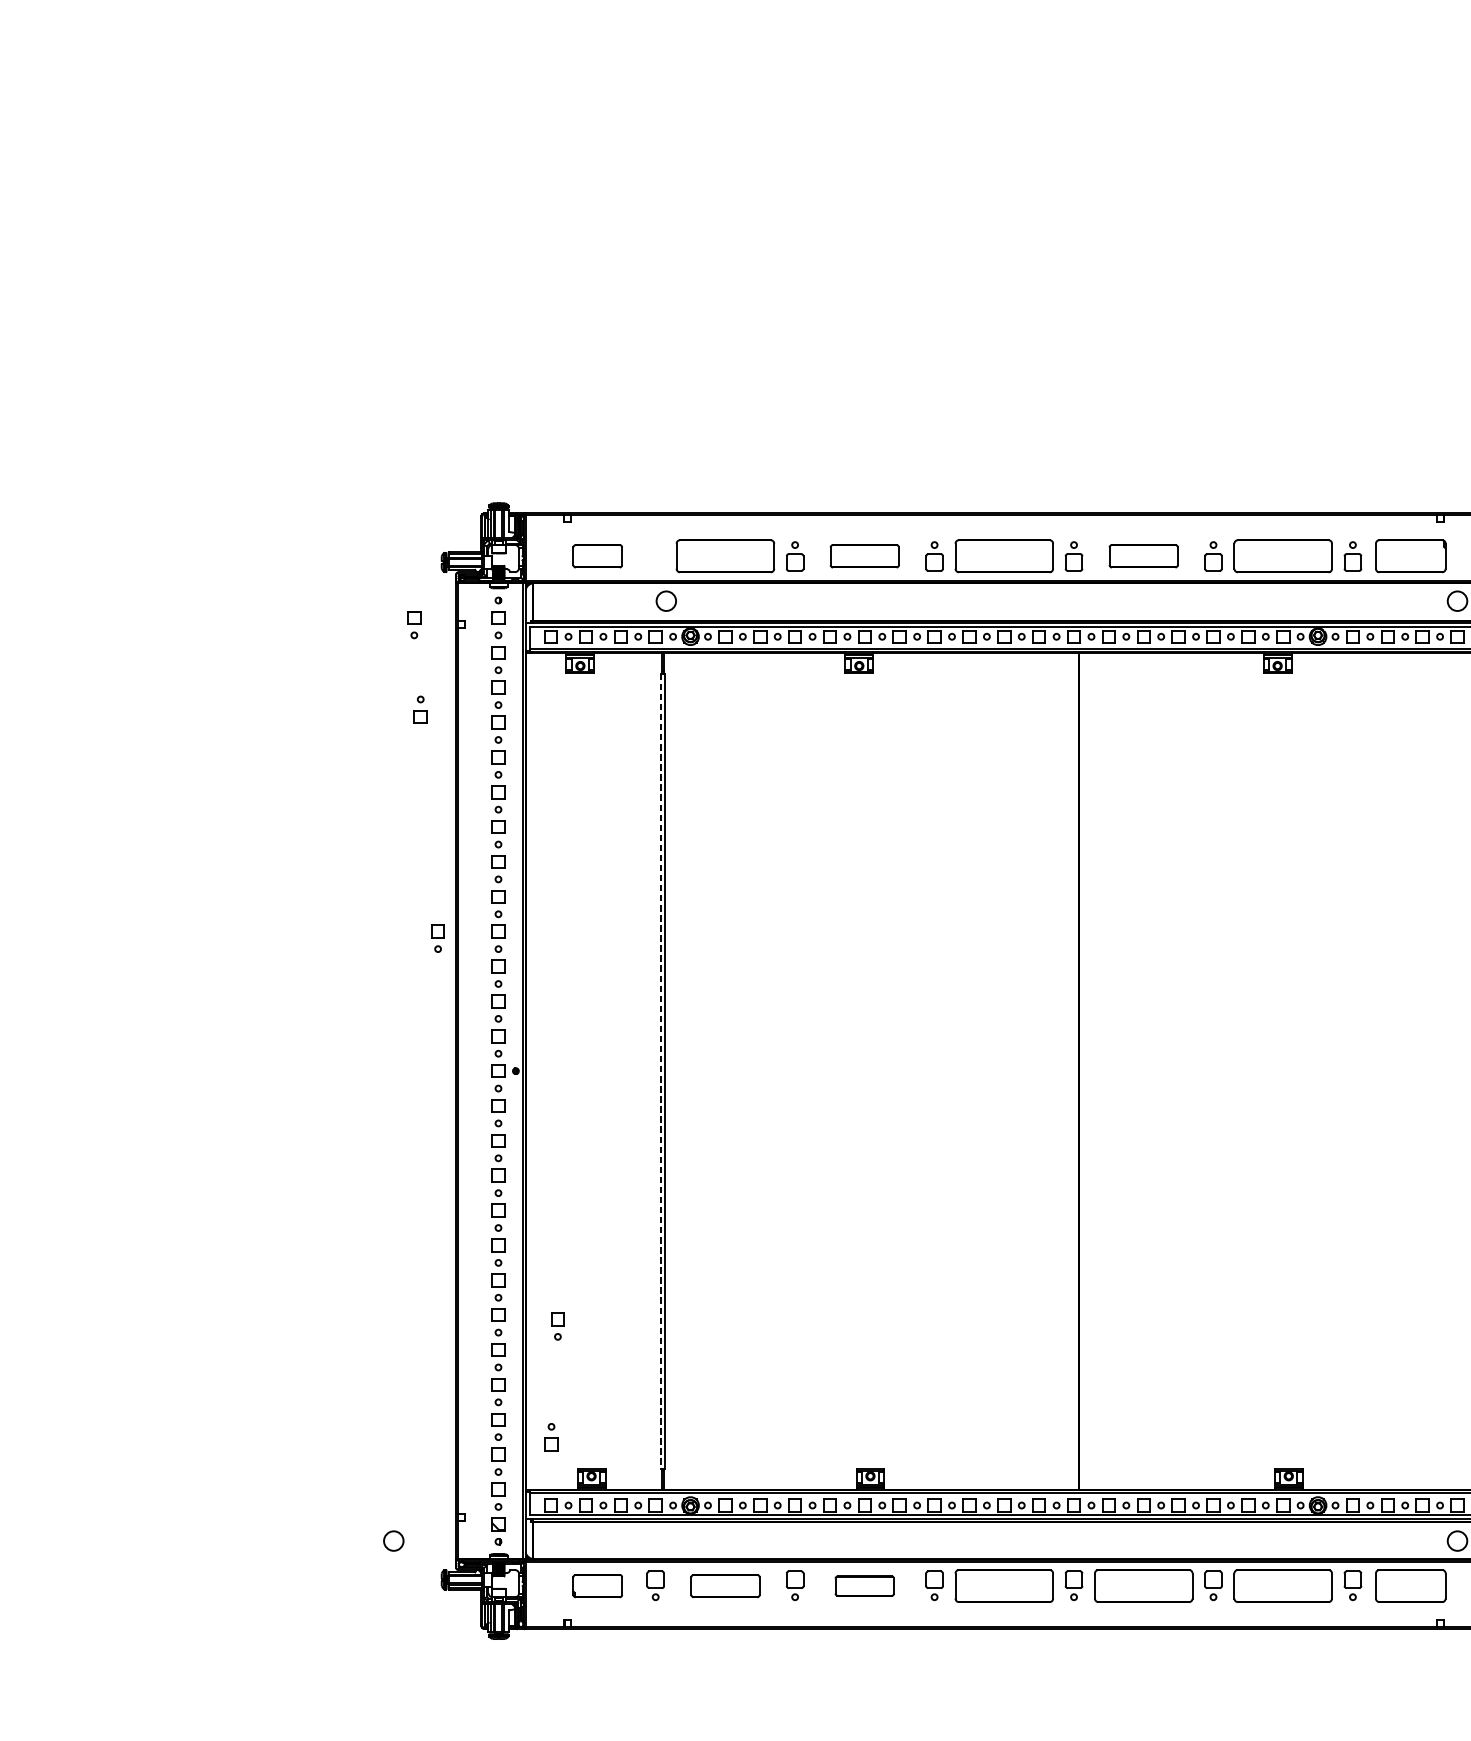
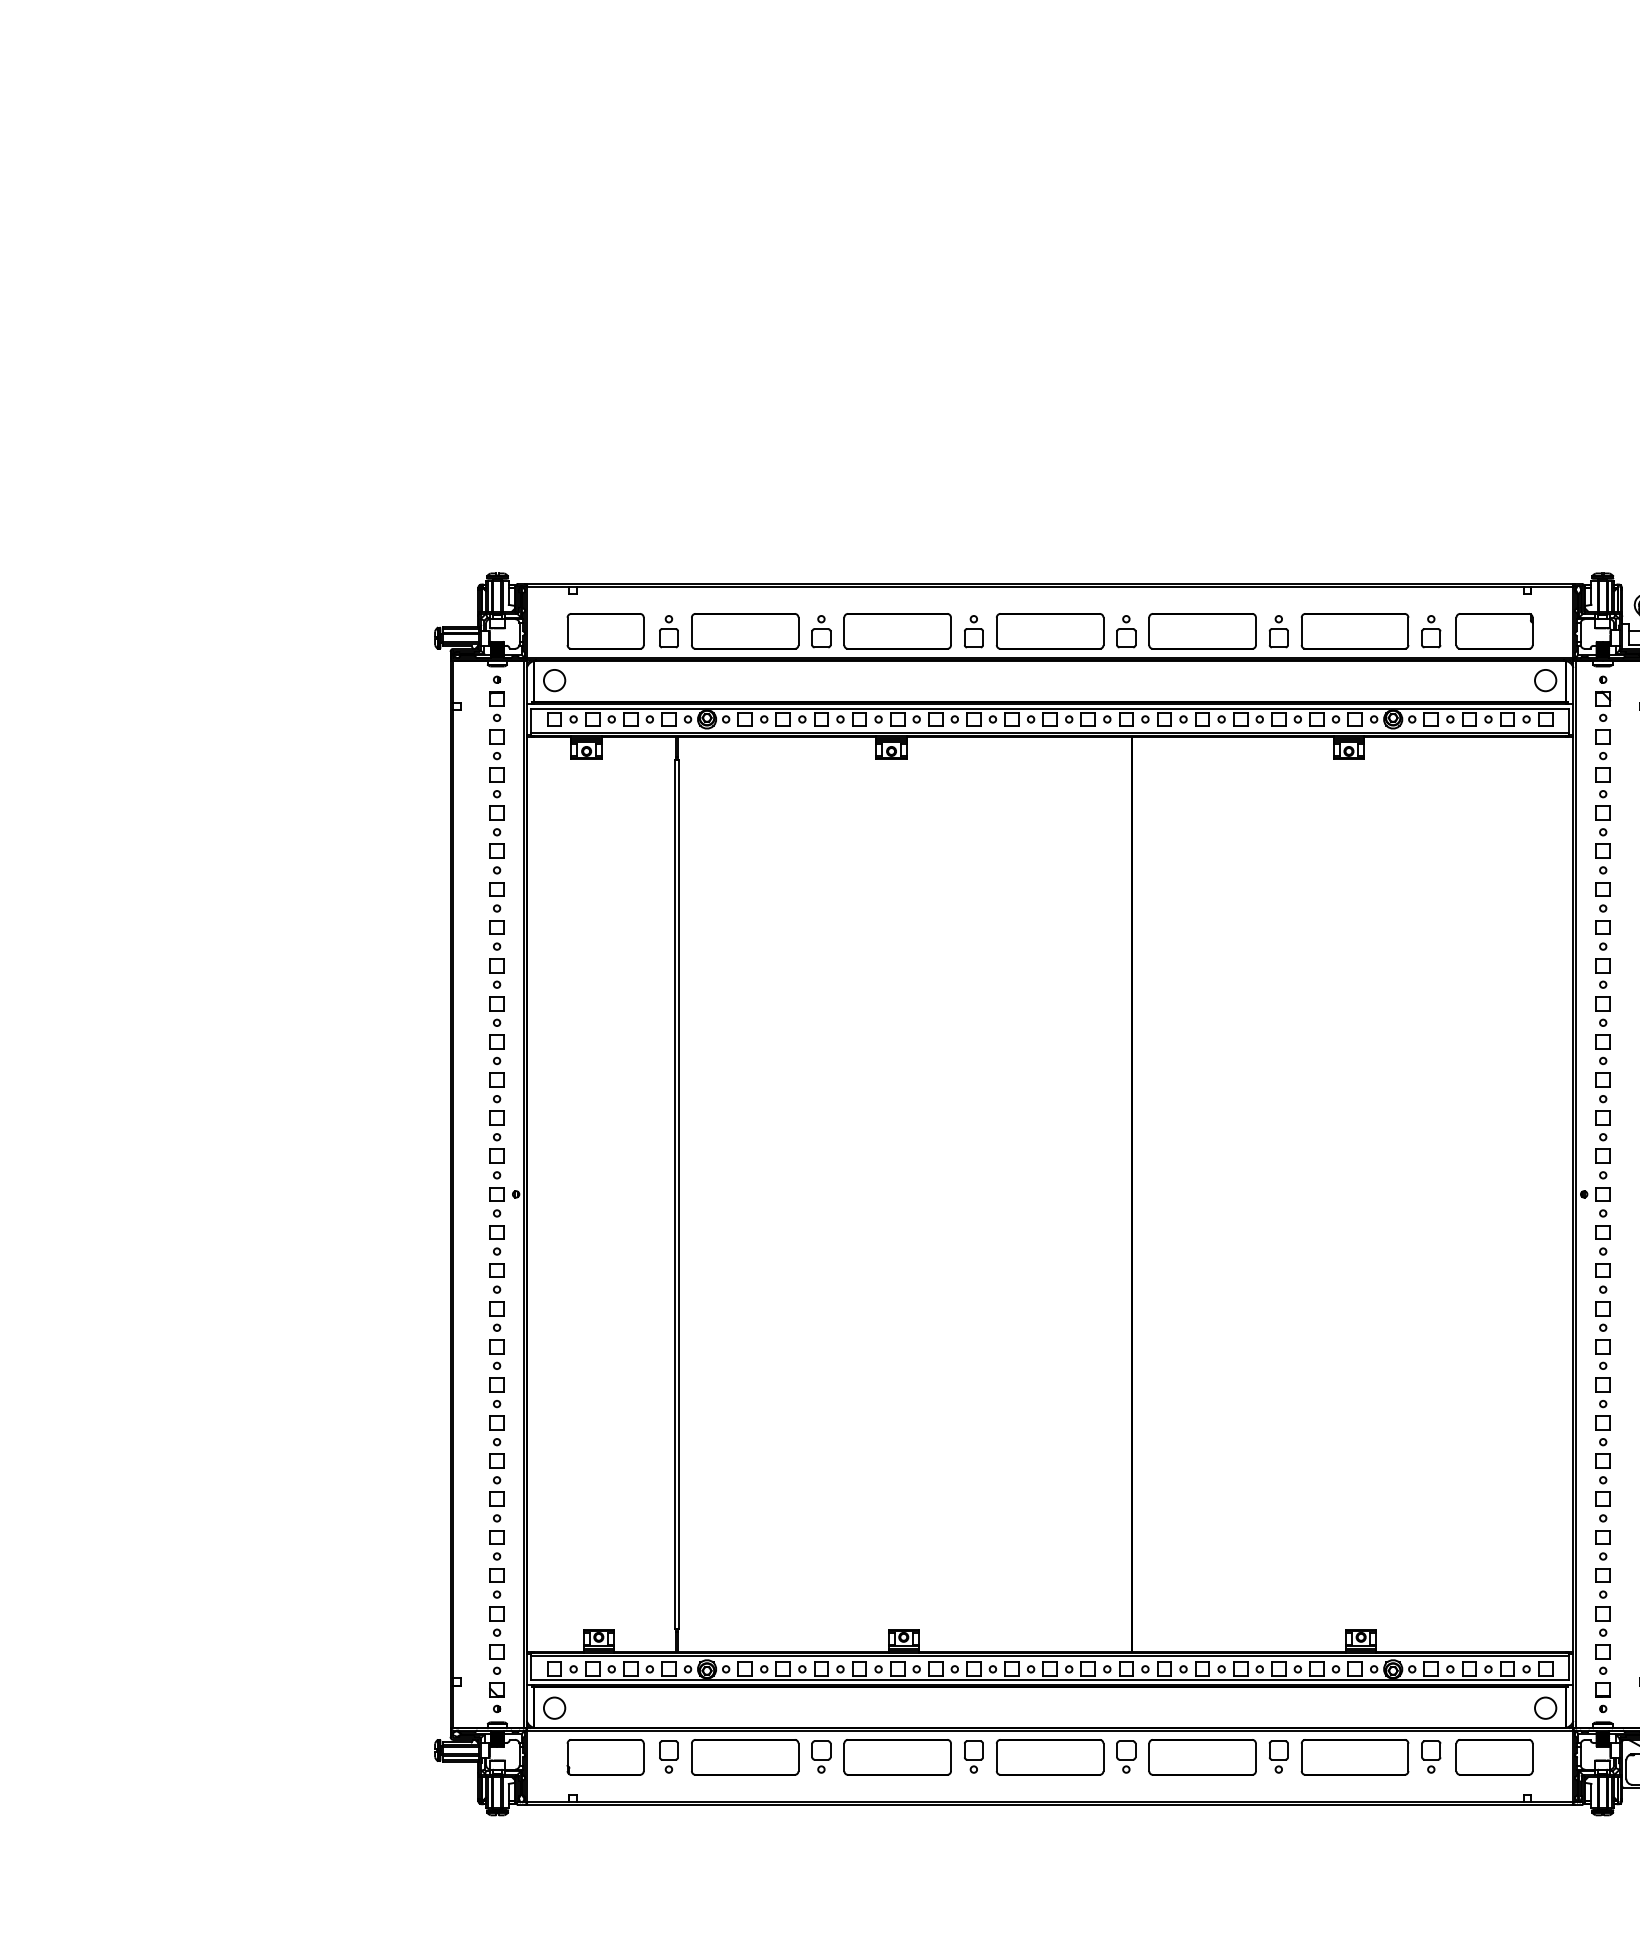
part: (597, 556) -> (605, 631), size x1.43
part: (655, 556) -> (668, 631), added
part: (864, 556) -> (897, 631), size x1.43
part: (1143, 556) -> (1202, 631), size x1.43
circle: (666, 601) -> (554, 680), moved
part: (413, 624) -> (404, 706), removed
part: (420, 709) -> (411, 799), removed
part: (437, 938) -> (430, 1049), removed
line: (660, 1071) -> (674, 1194), dashed -> solid
part: (557, 1326) -> (561, 1473), removed
part: (551, 1437) -> (554, 1594), removed
circle: (393, 1540) -> (554, 1707), moved
part: (597, 1586) -> (605, 1757), size x1.43
part: (725, 1586) -> (745, 1757), size x1.43
part: (864, 1586) -> (897, 1757), size x1.67

